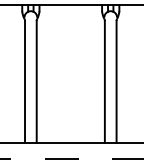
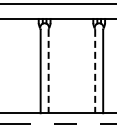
line: (36, 81) -> (48, 71), solid -> dashed
line: (105, 81) -> (95, 71), solid -> dashed

